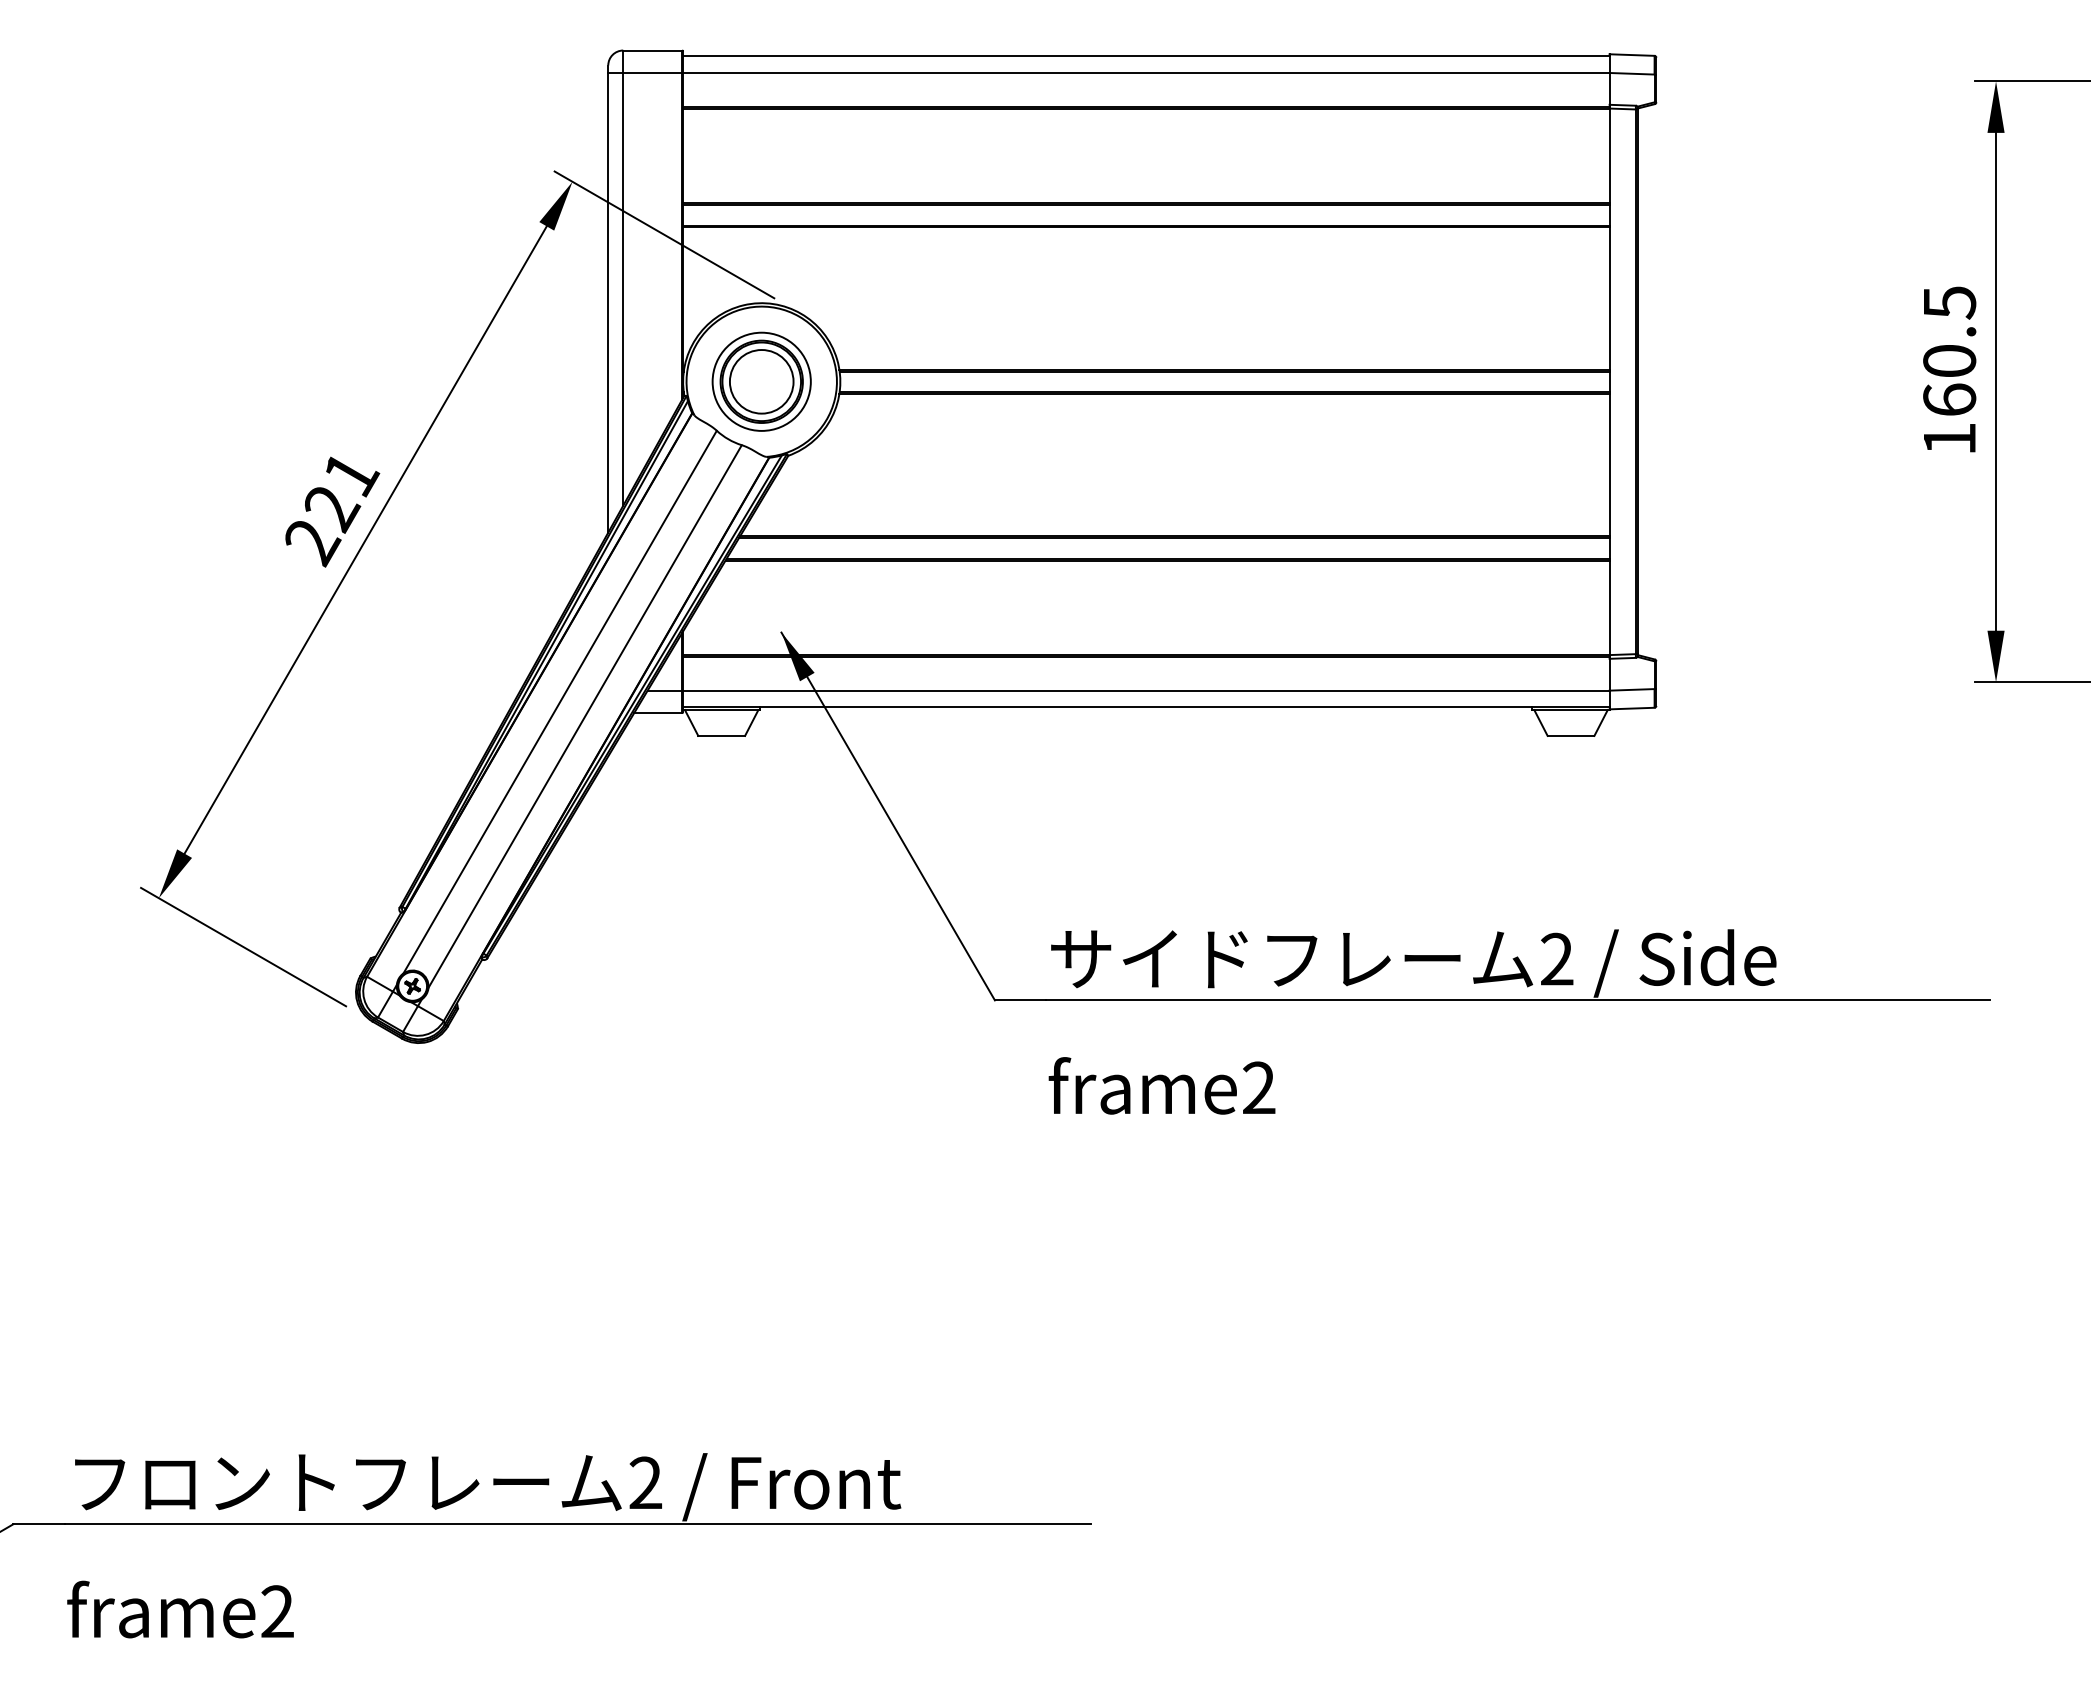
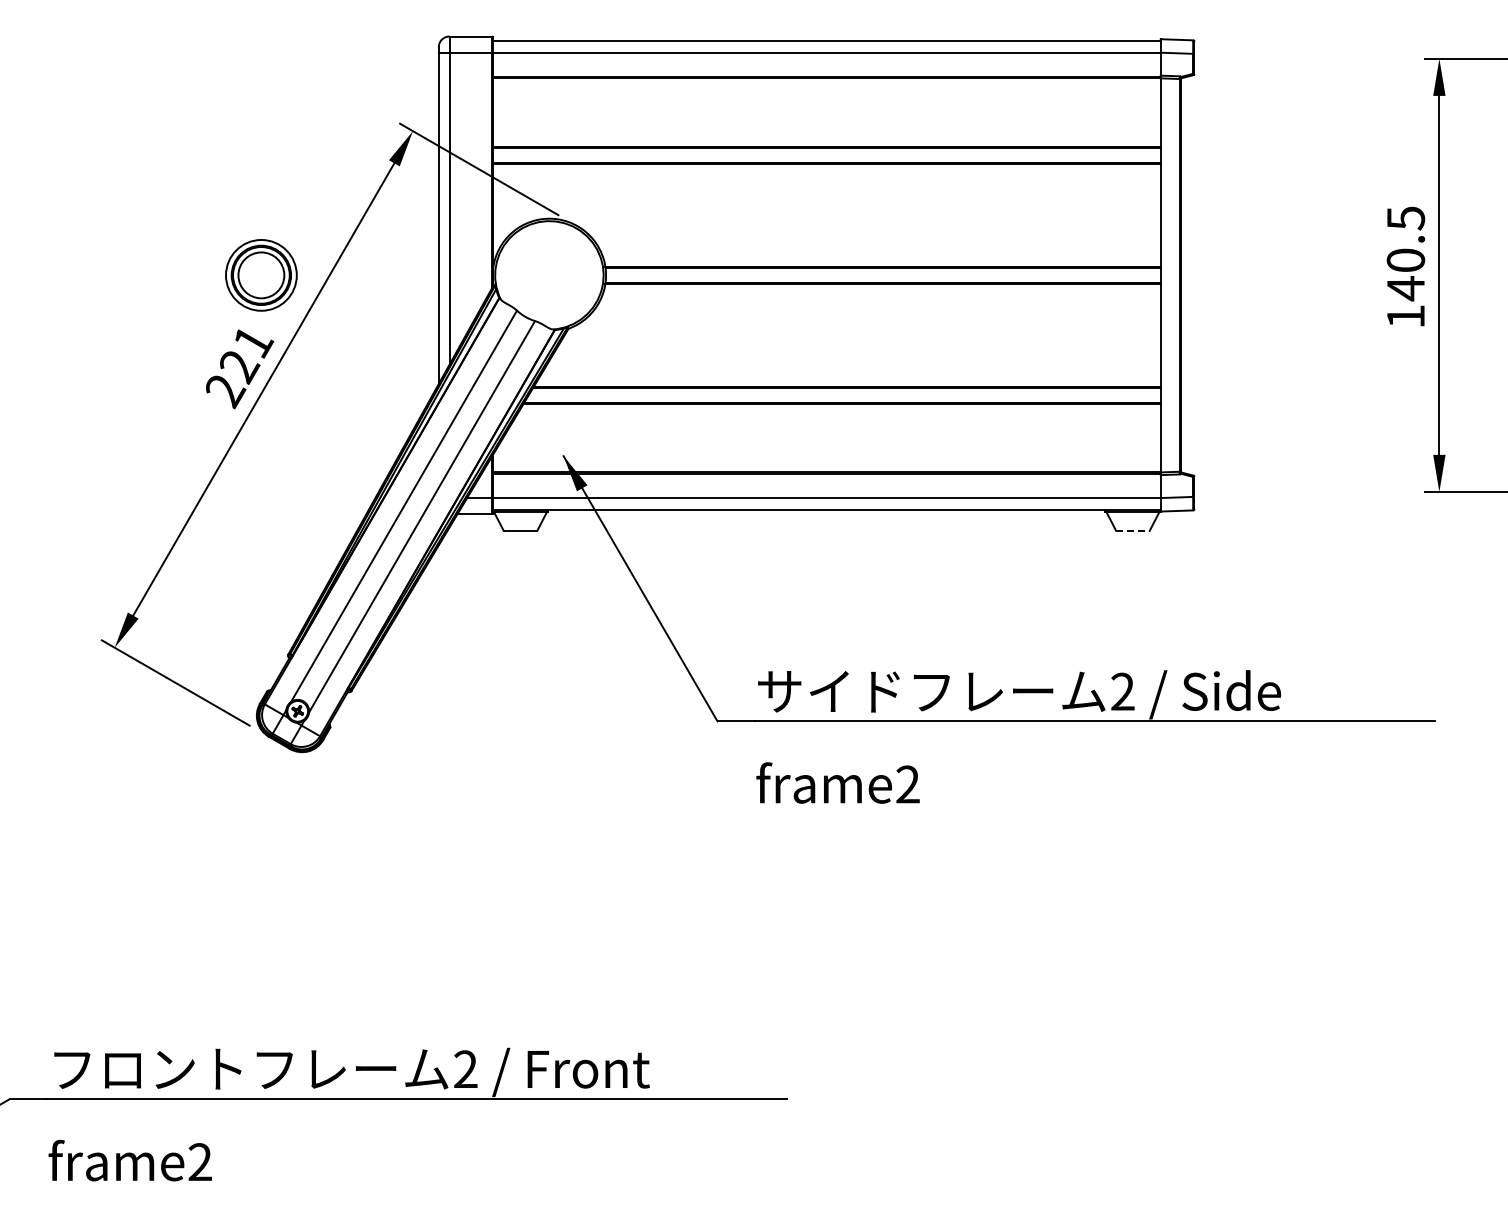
part: (761, 381) -> (261, 275), moved
text: (1949, 399) -> (1405, 288), 160.5 -> 140.5
line: (1570, 735) -> (1132, 530), solid -> dashed

